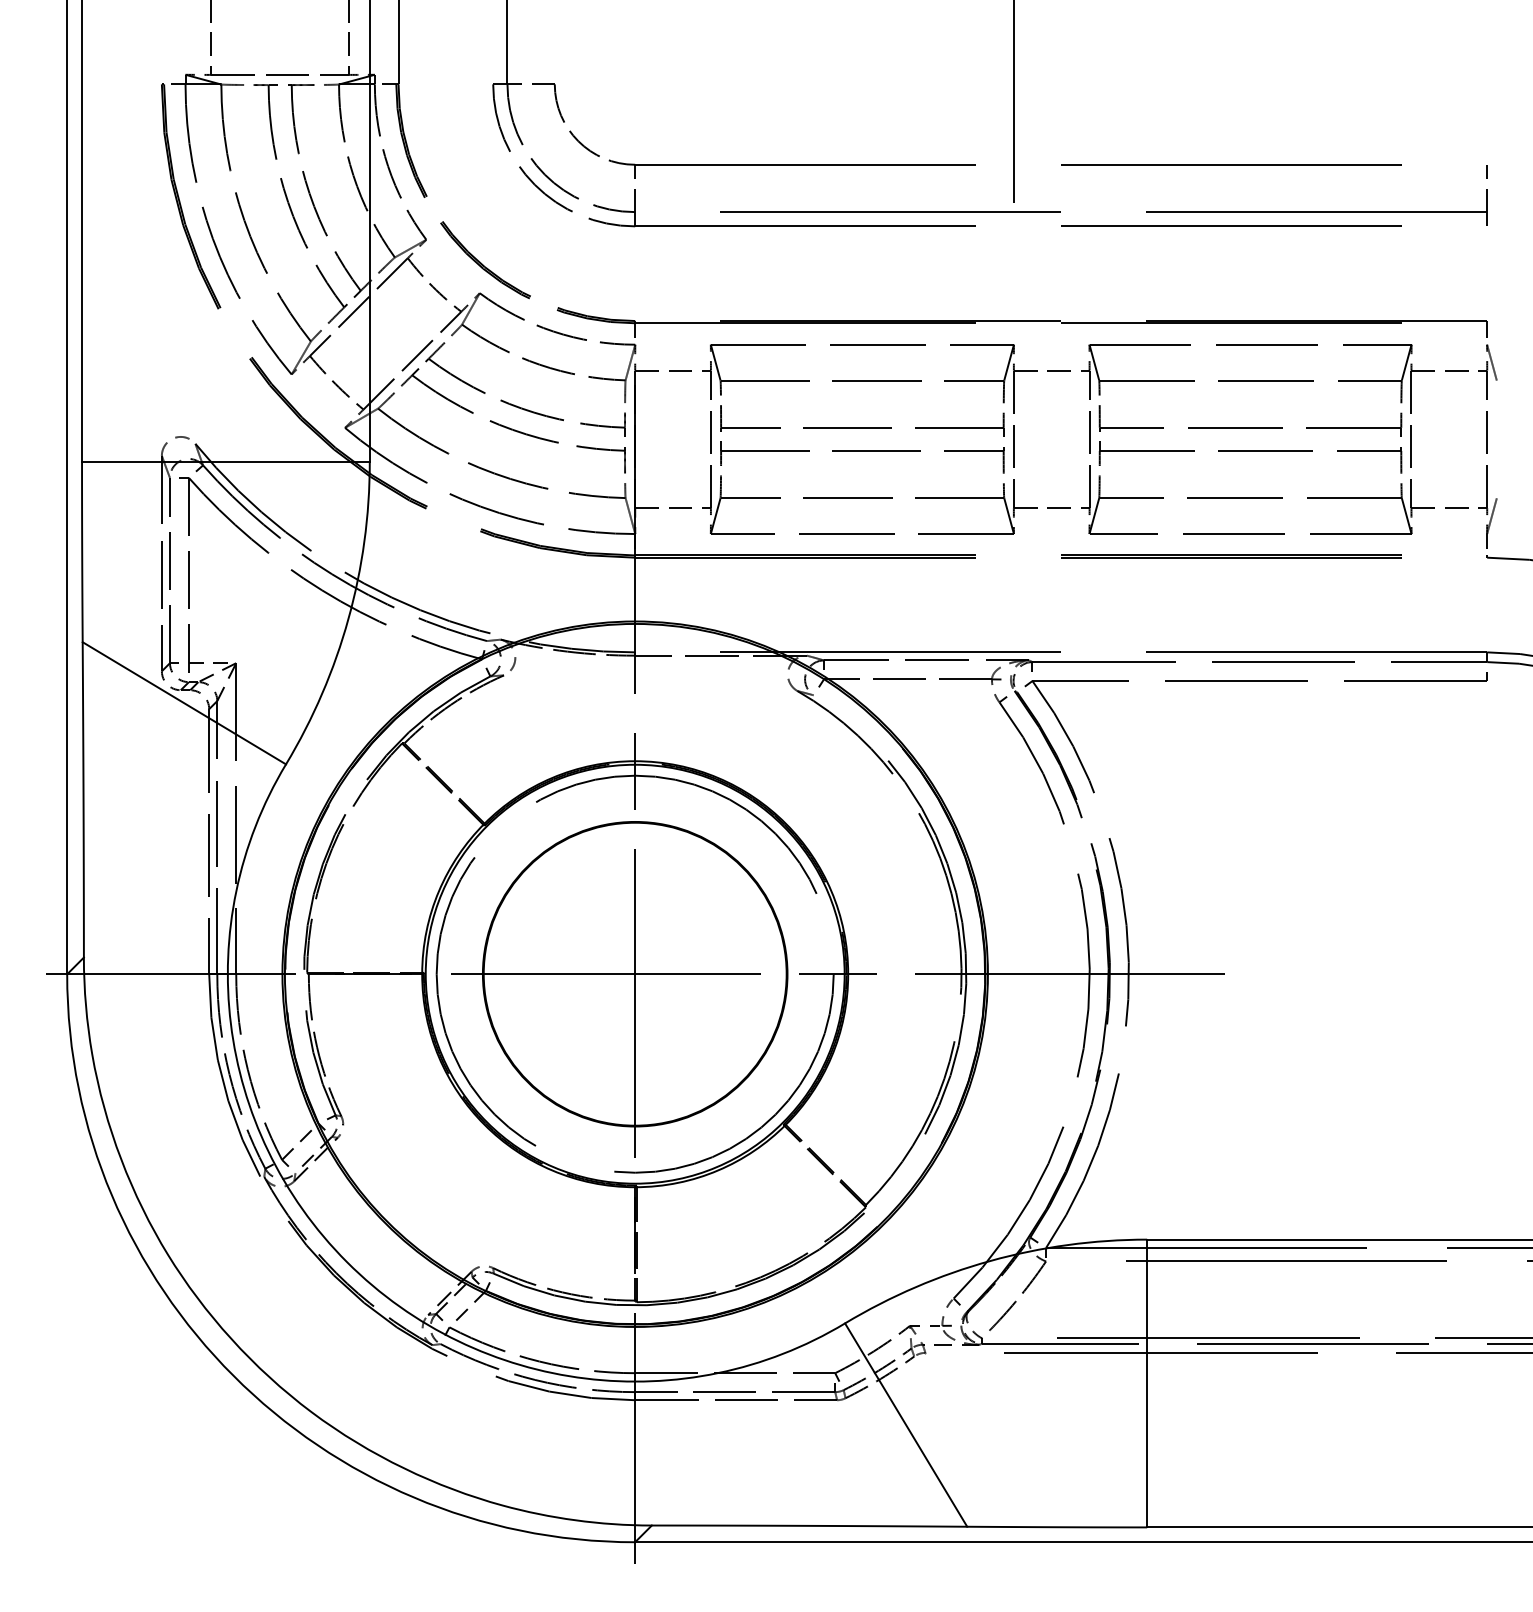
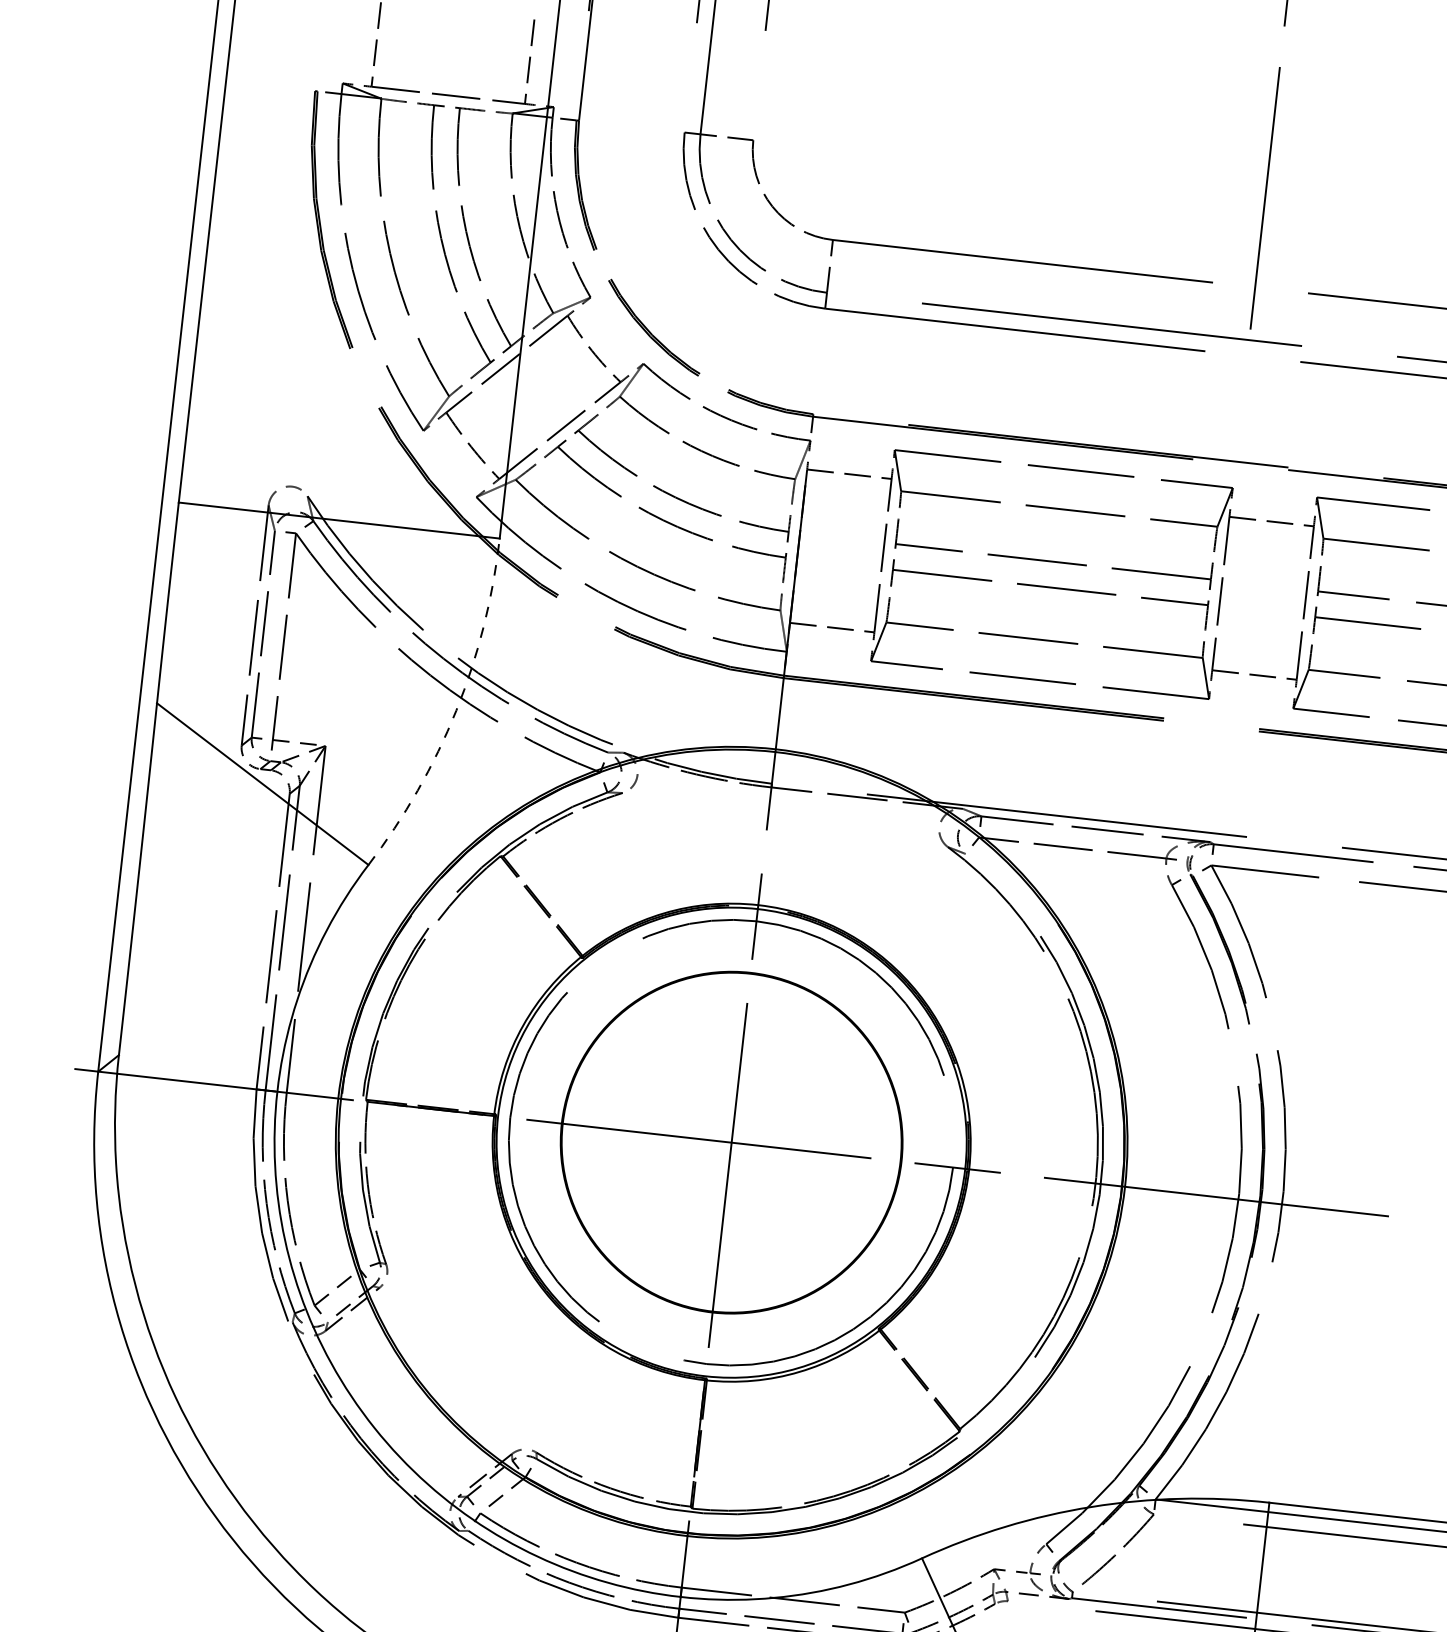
arc: (348, 619) -> (456, 711), solid -> dashed

